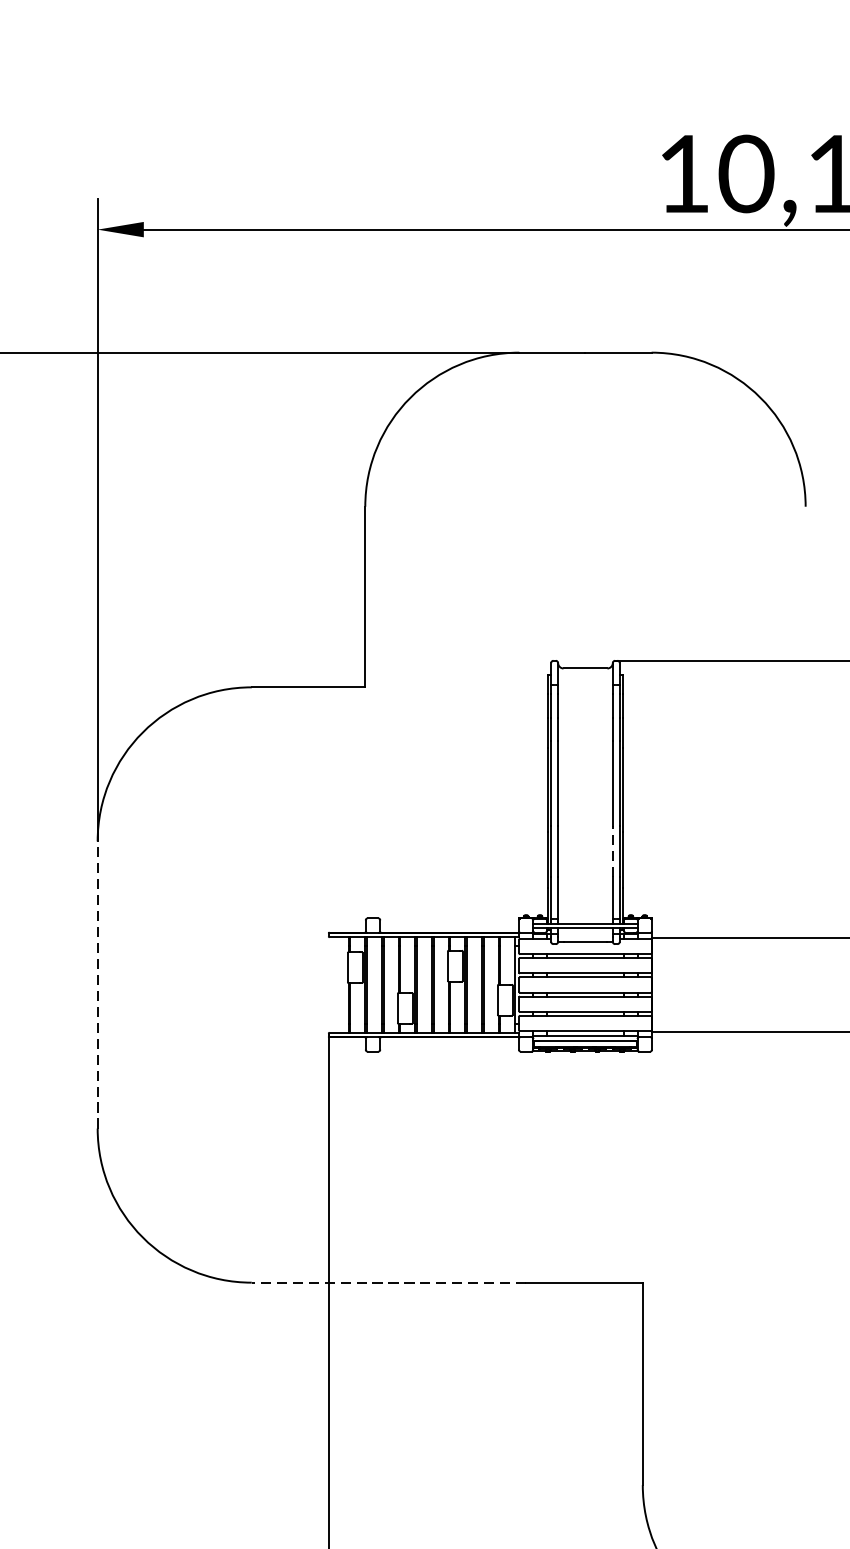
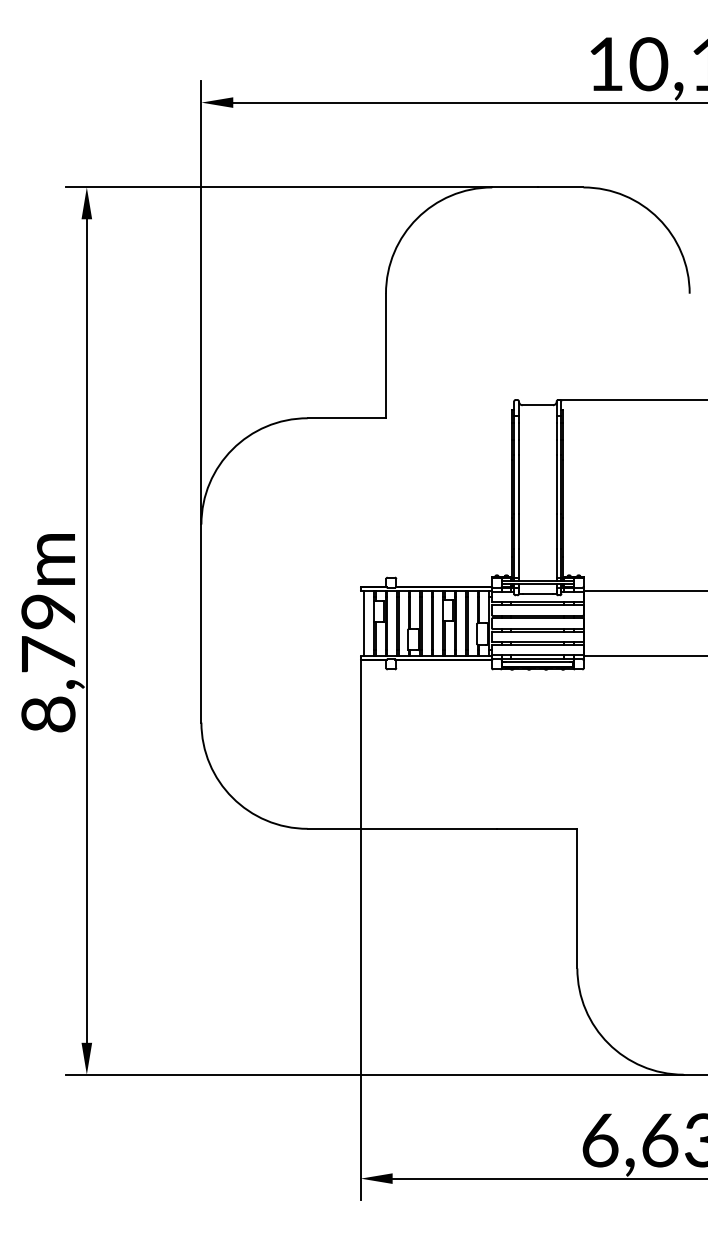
line: (612, 851) -> (556, 531), dashed -> solid
line: (97, 984) -> (201, 623), dashed -> solid
line: (334, 984) -> (364, 623), added
line: (389, 1282) -> (402, 828), dashed -> solid

